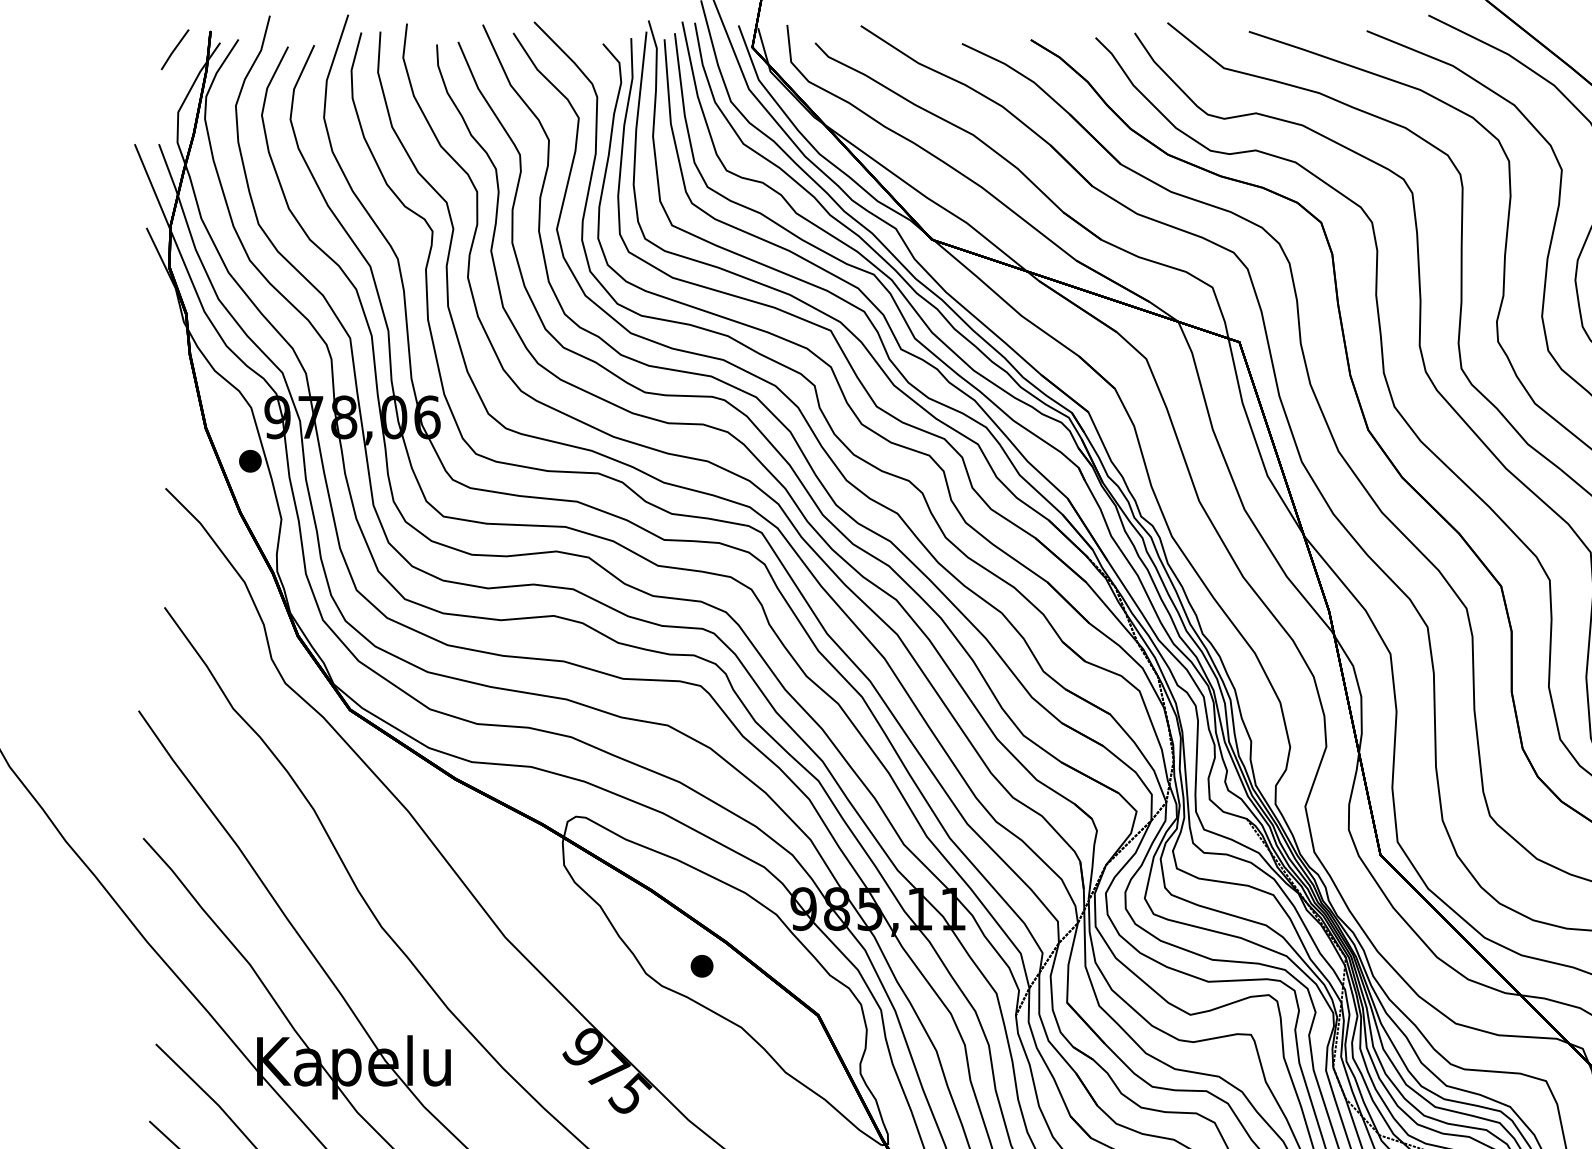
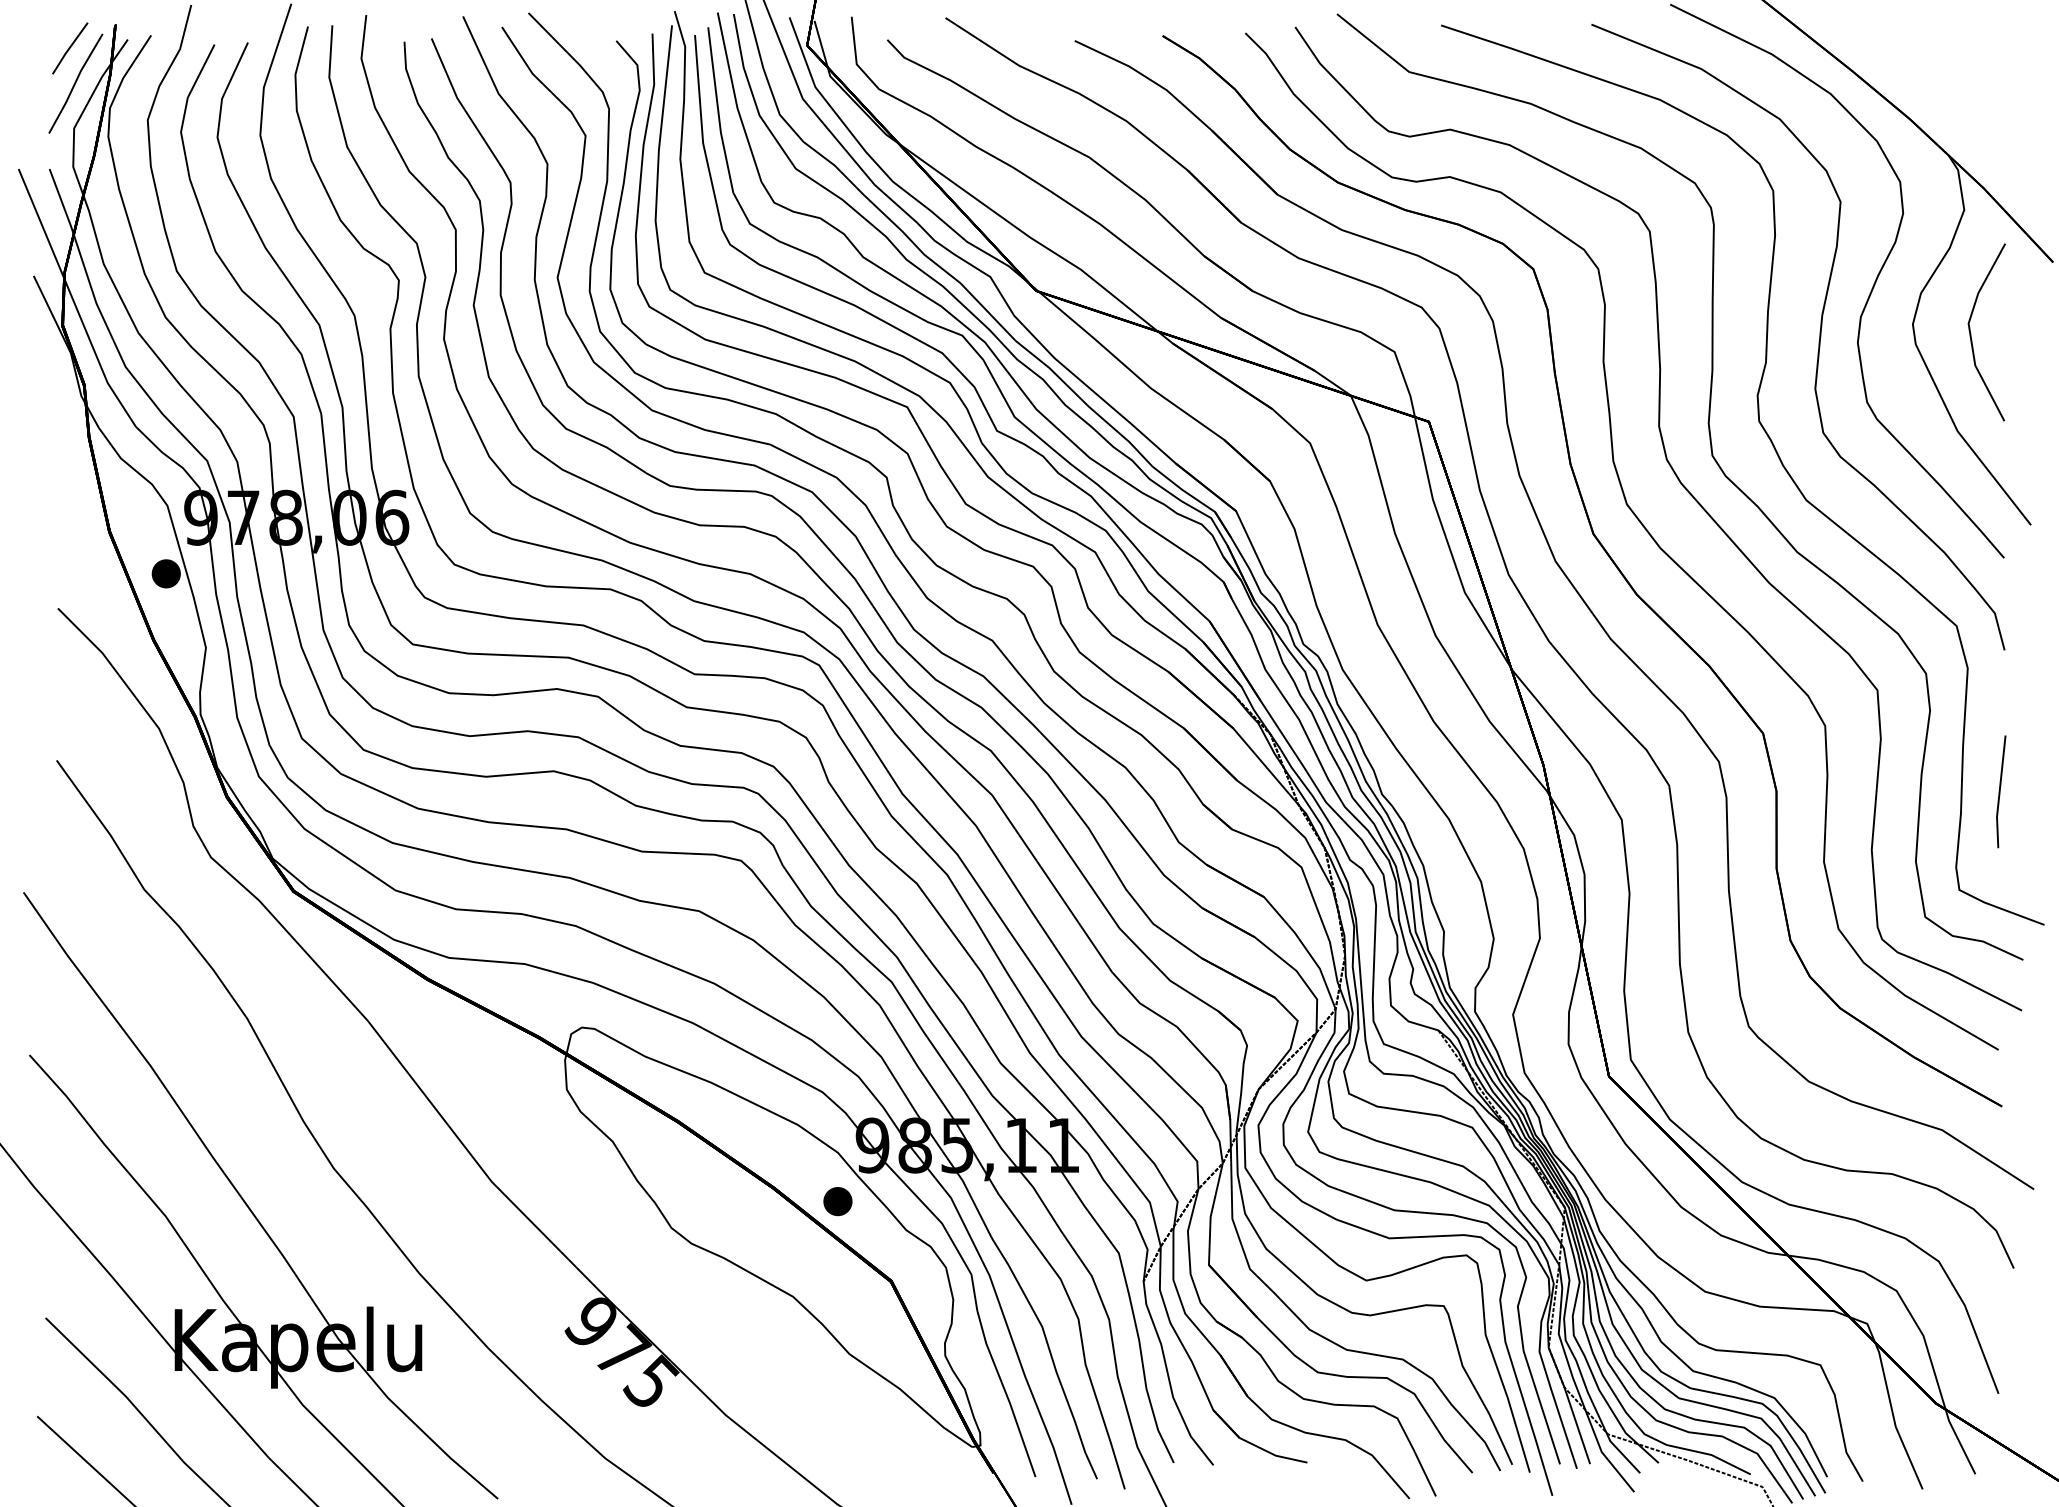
line: (179, 77) -> (75, 83), added
part: (701, 966) -> (837, 1201), moved

